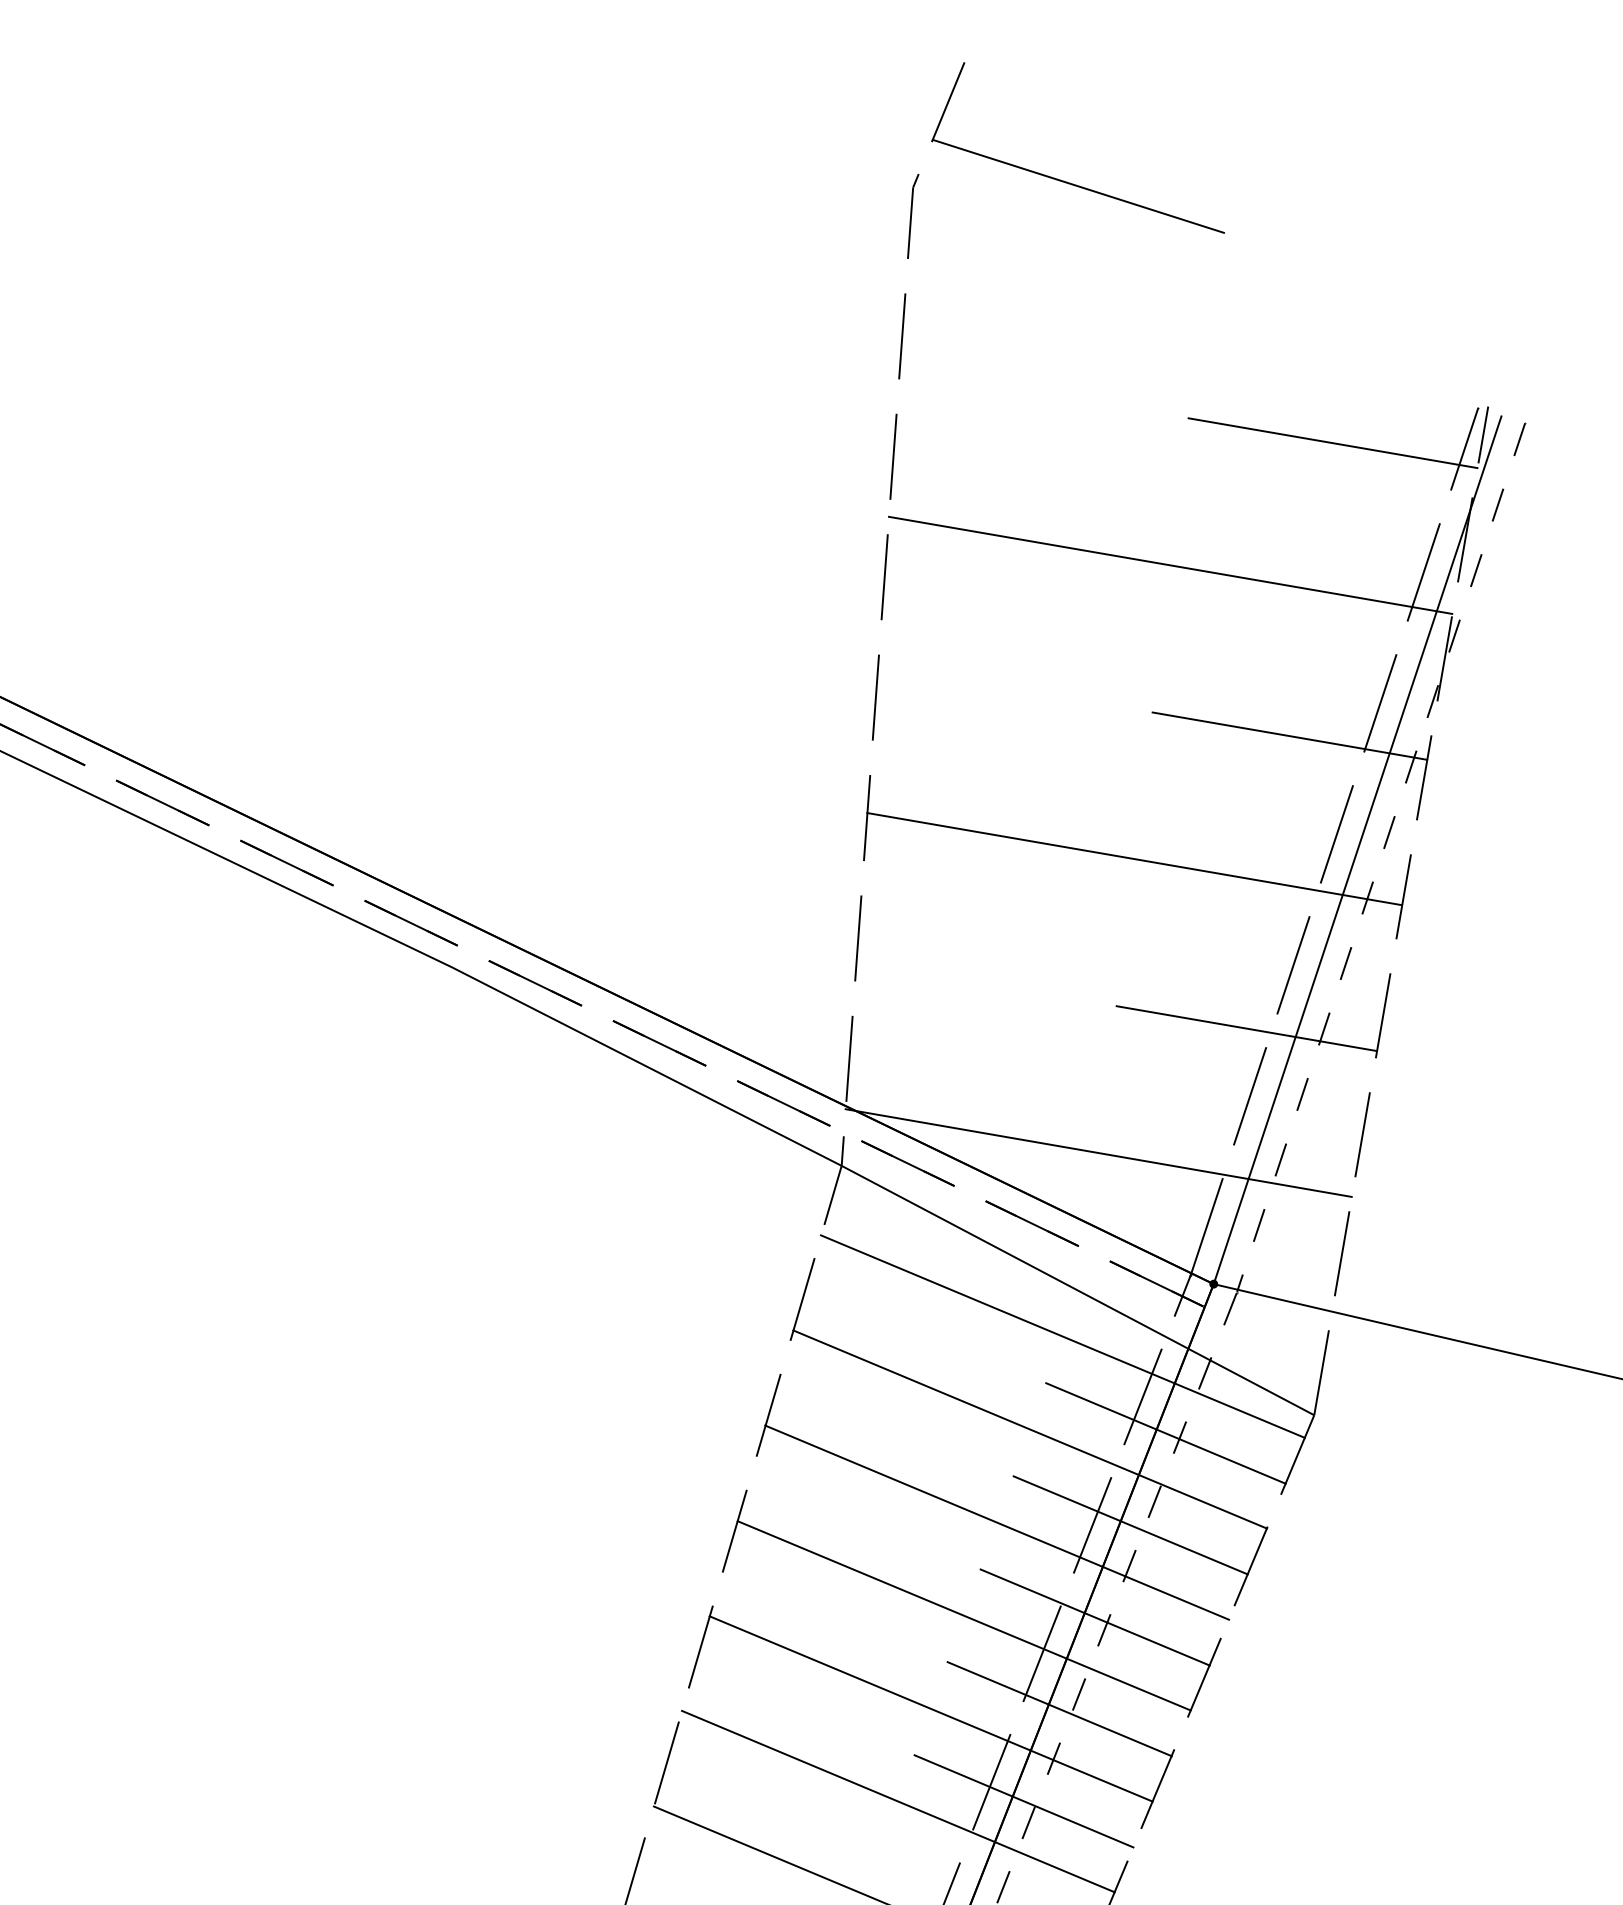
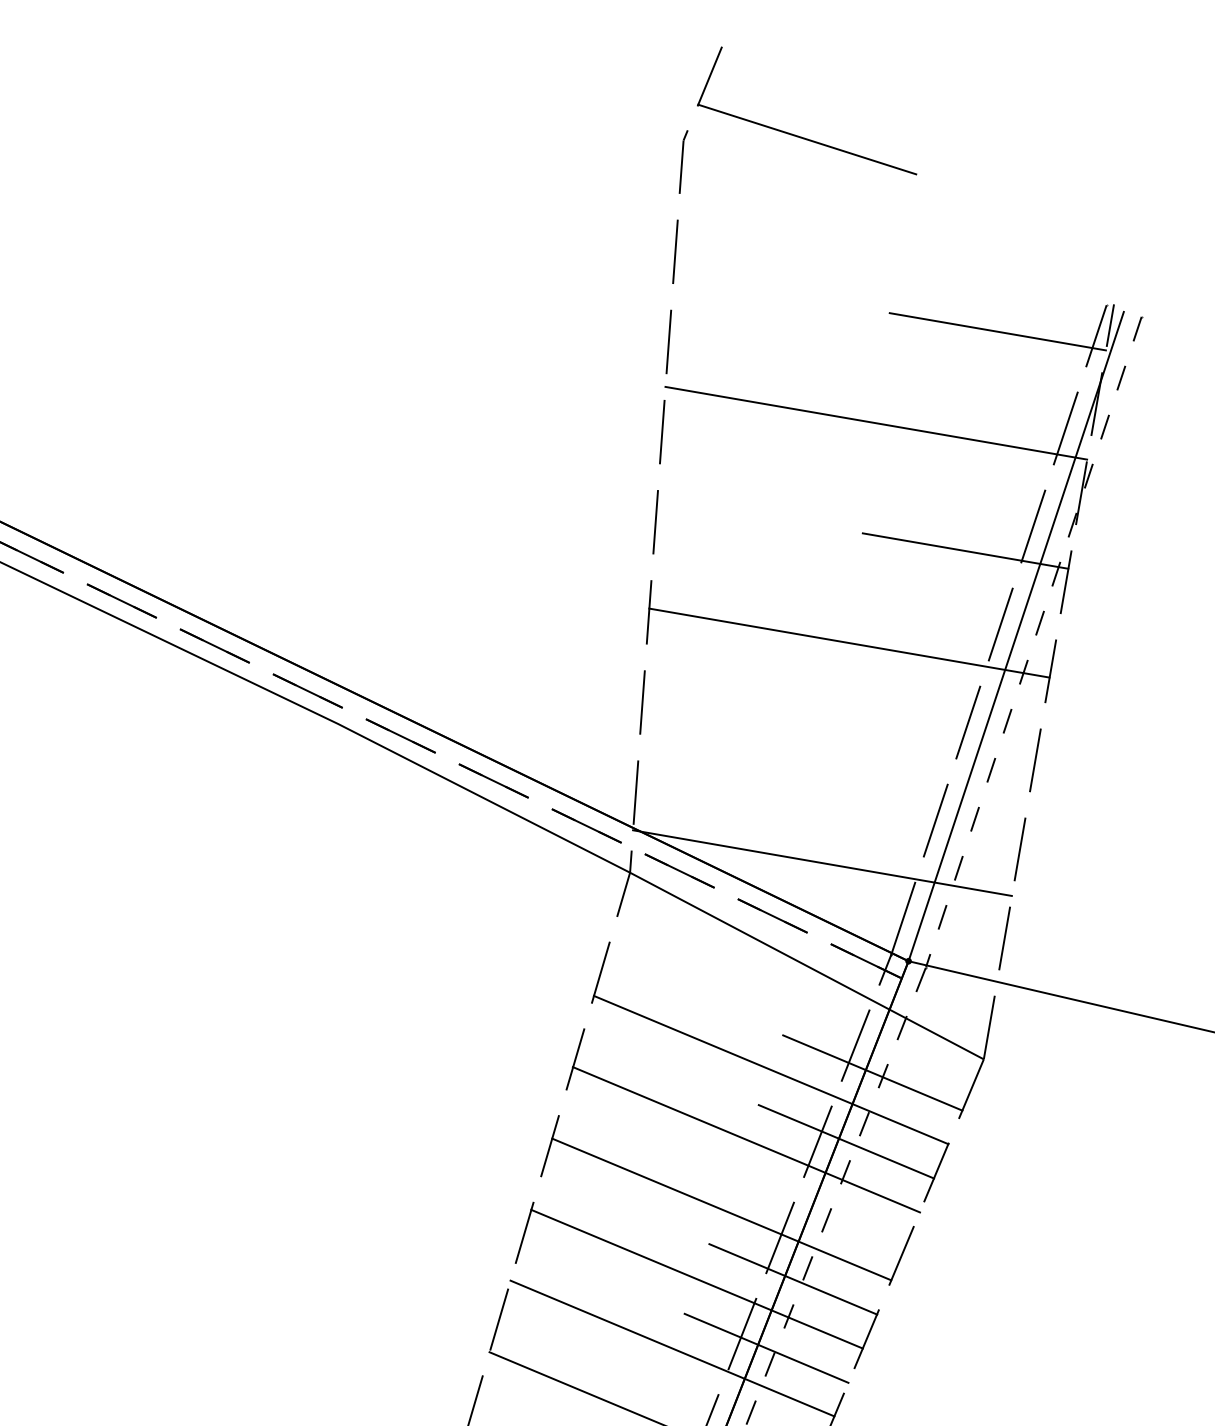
line: (1245, 1027) -> (932, 769), removed
line: (1062, 1336) -> (795, 1000), removed
line: (1094, 1617) -> (819, 1210), removed

